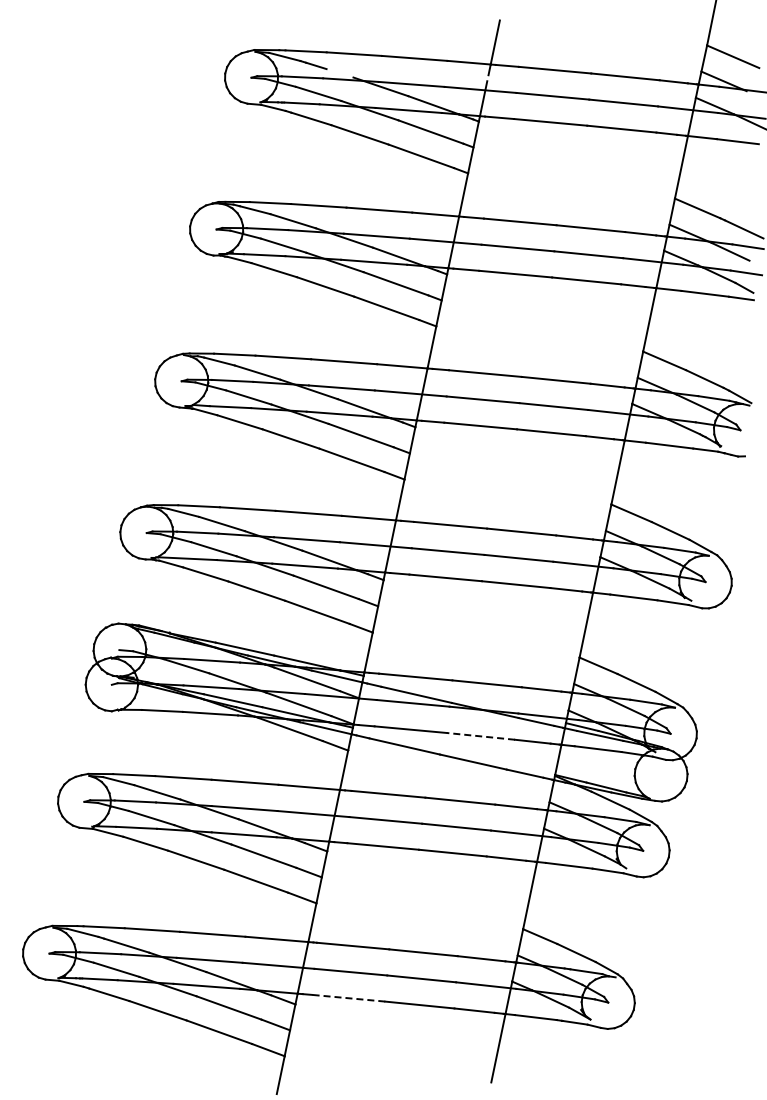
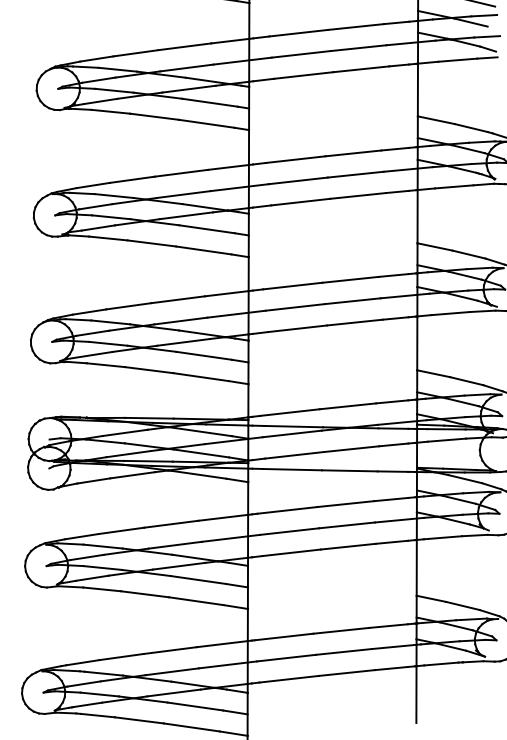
line: (480, 736) -> (351, 449), dashed -> solid
line: (348, 998) -> (288, 679), dashed -> solid

